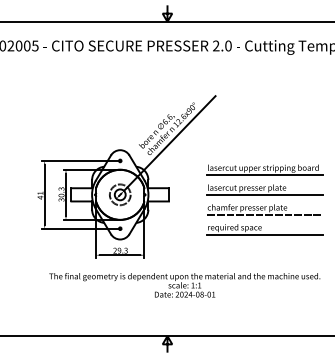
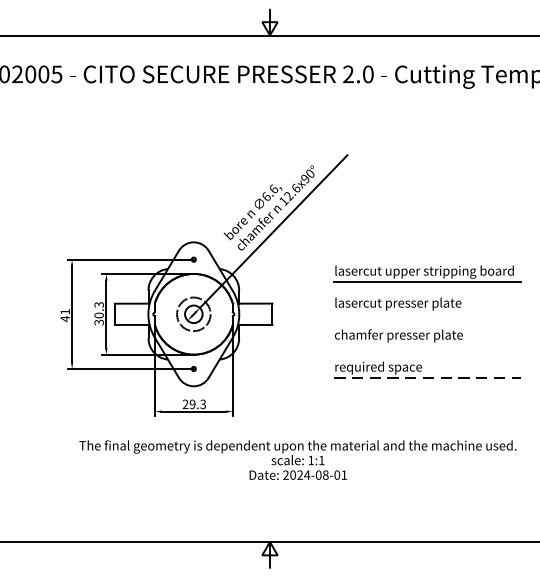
line: (265, 194) -> (427, 313), removed
line: (265, 214) -> (427, 346), removed
line: (265, 234) -> (427, 378), solid -> dashed

